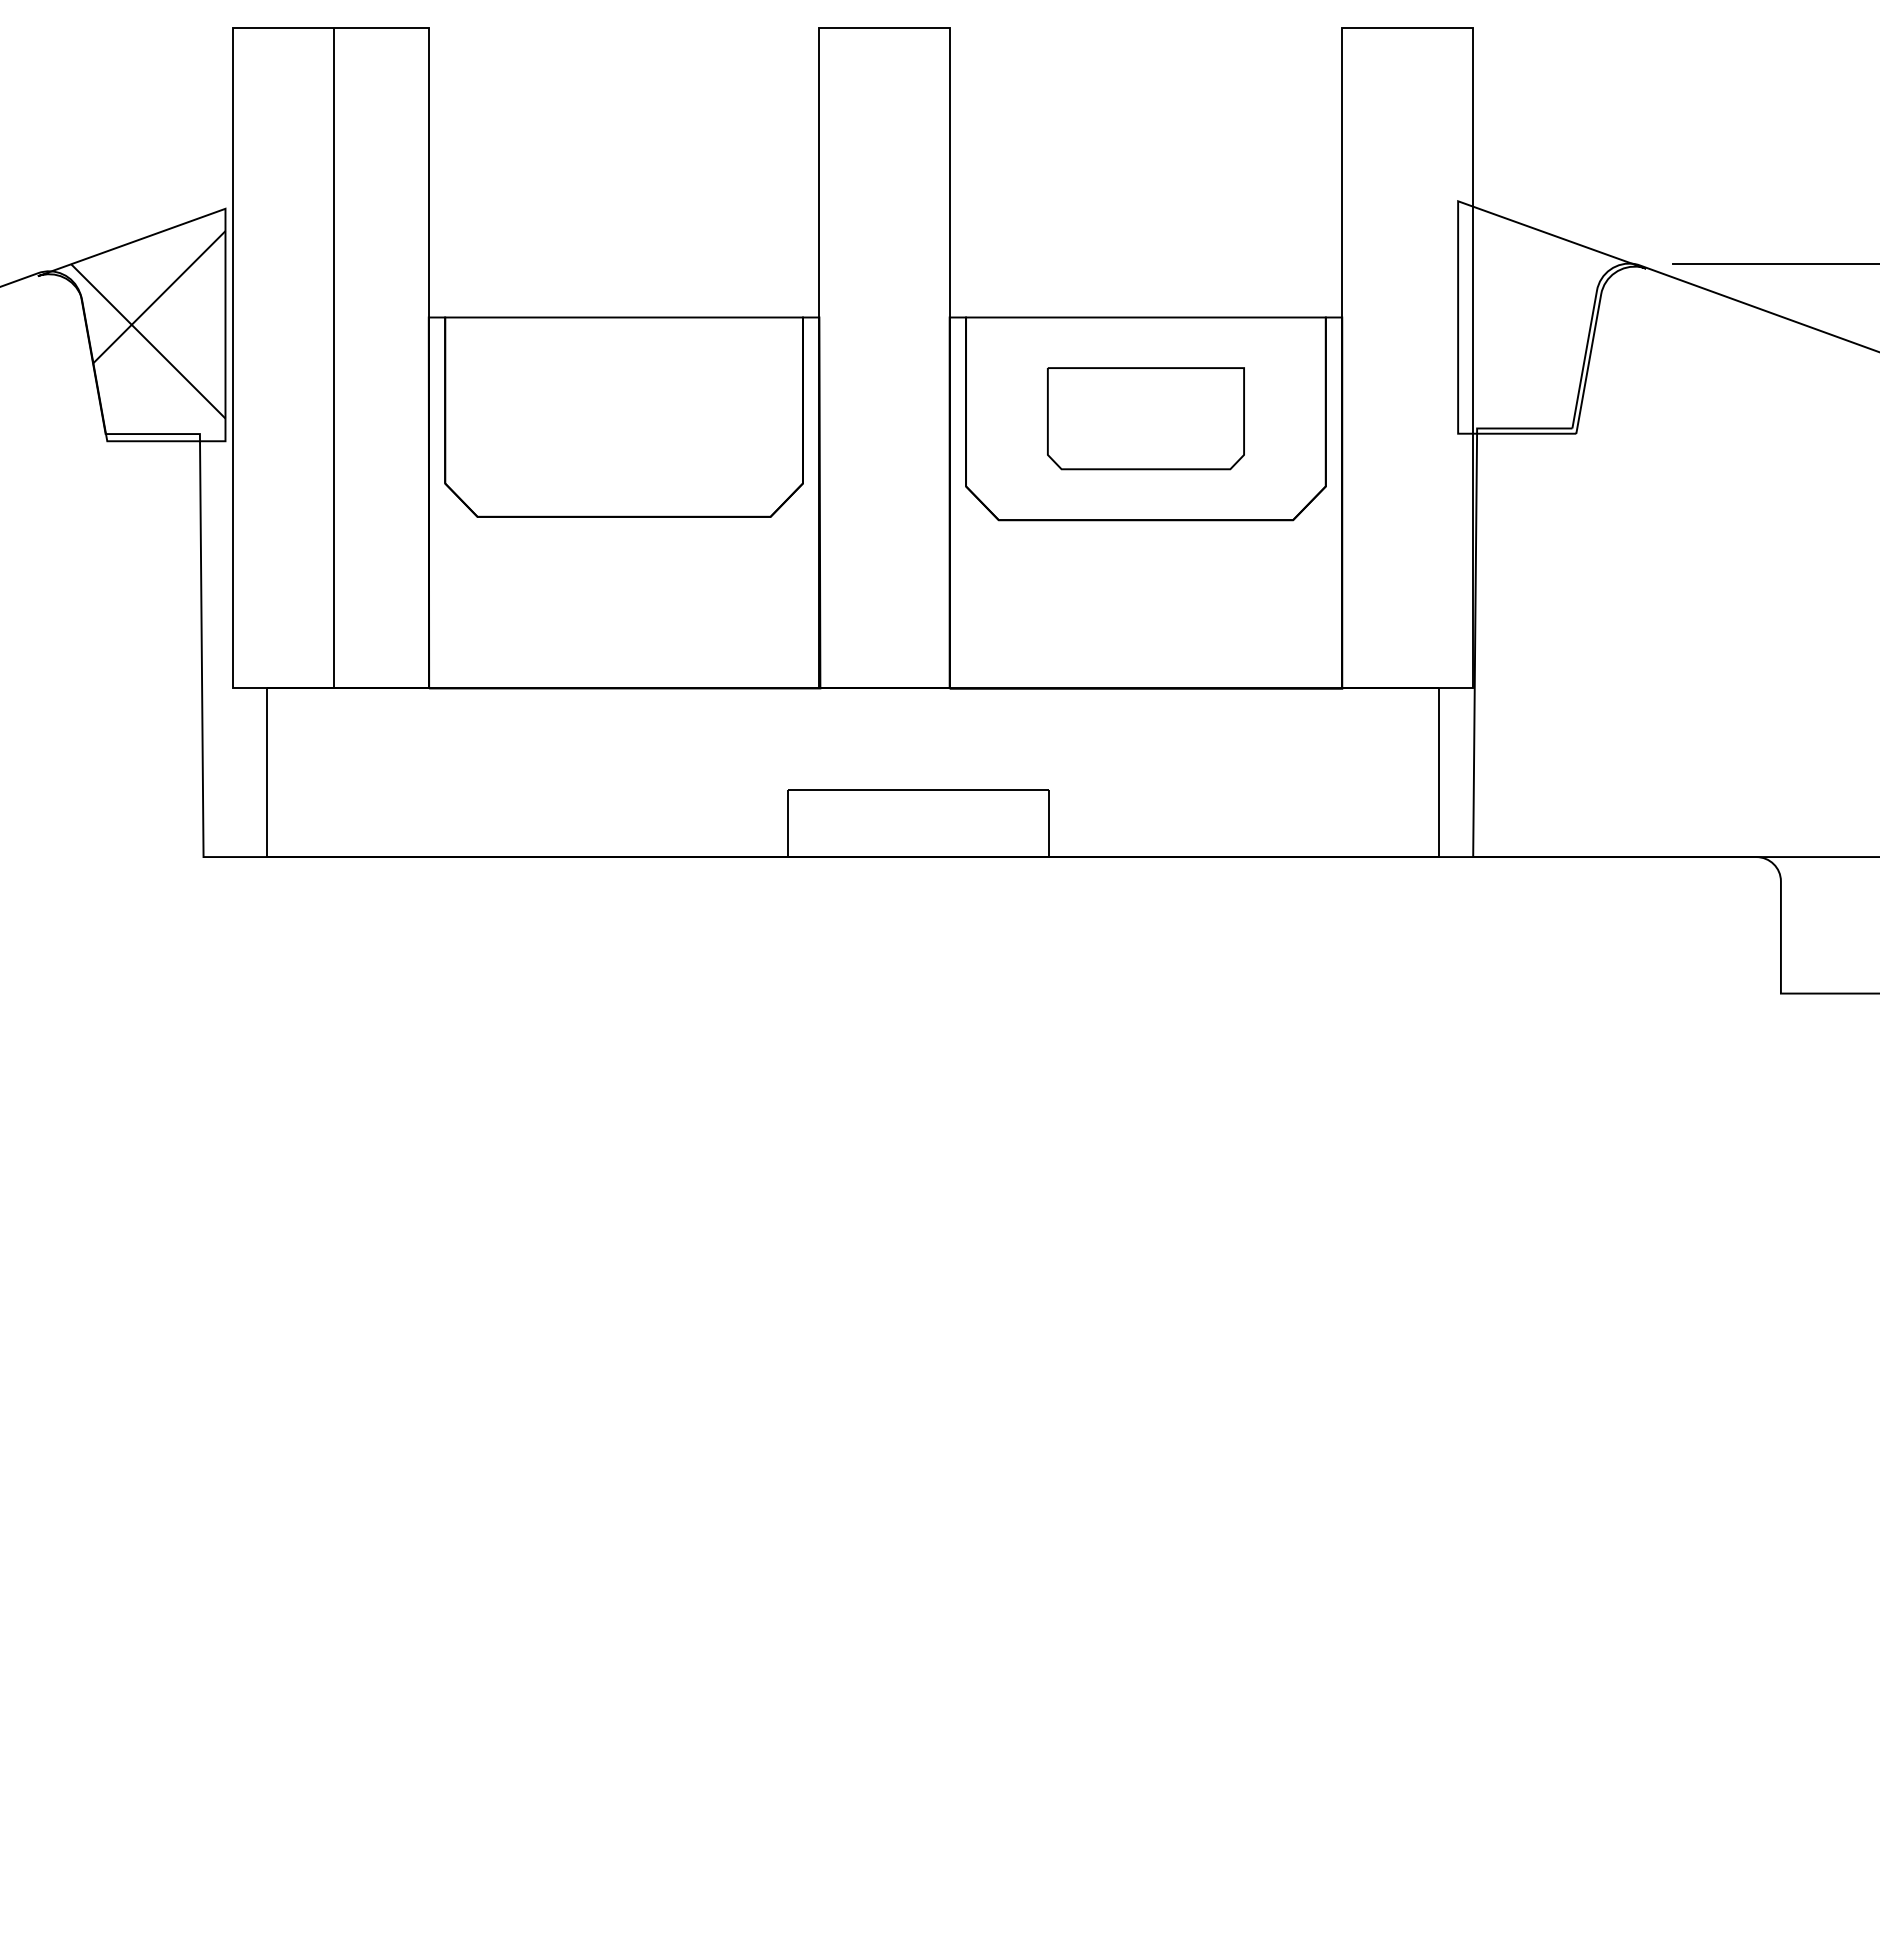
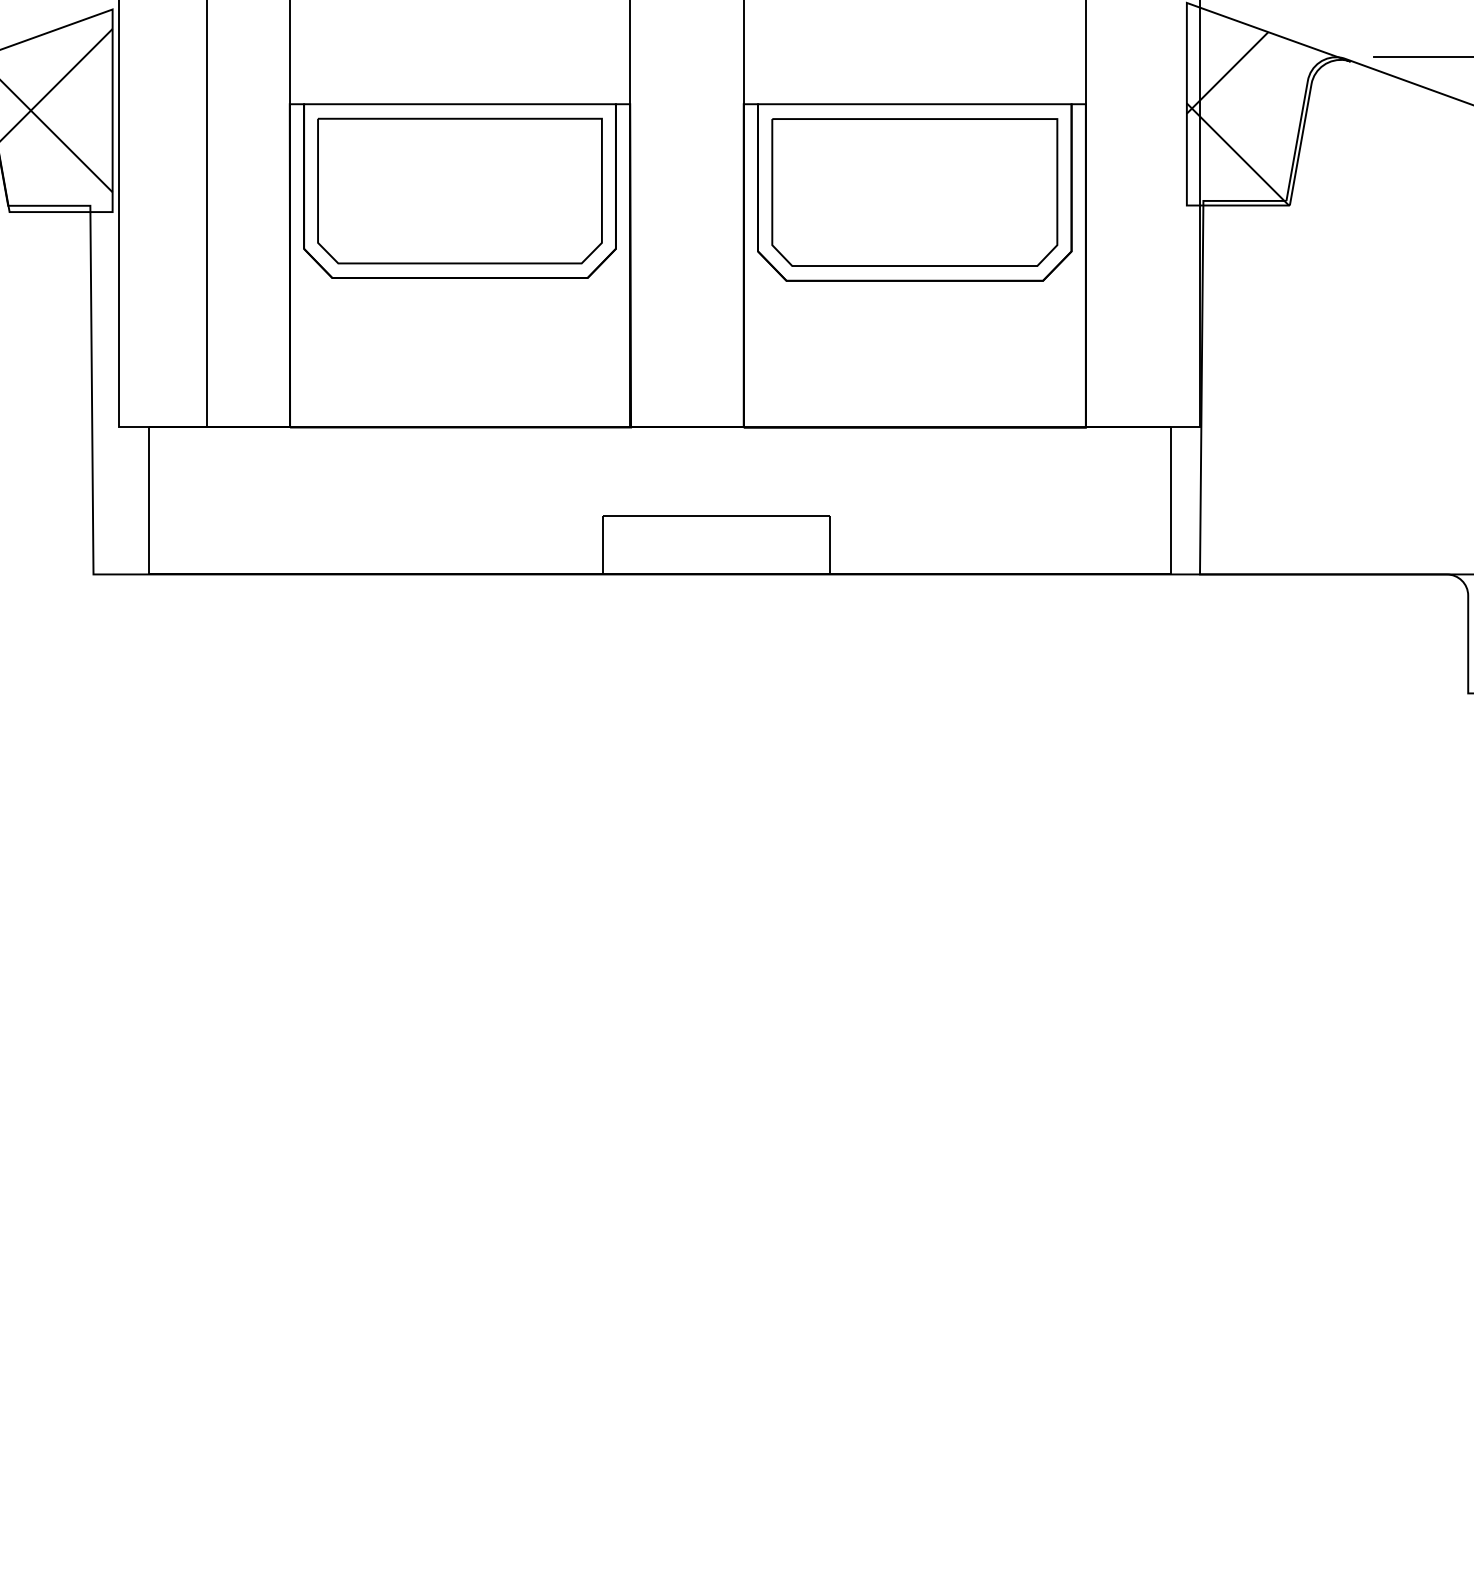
hatch: (1516, 333) -> (1237, 118), added
part: (623, 417) -> (459, 191), added
part: (1145, 418) -> (914, 192), size x1.67

